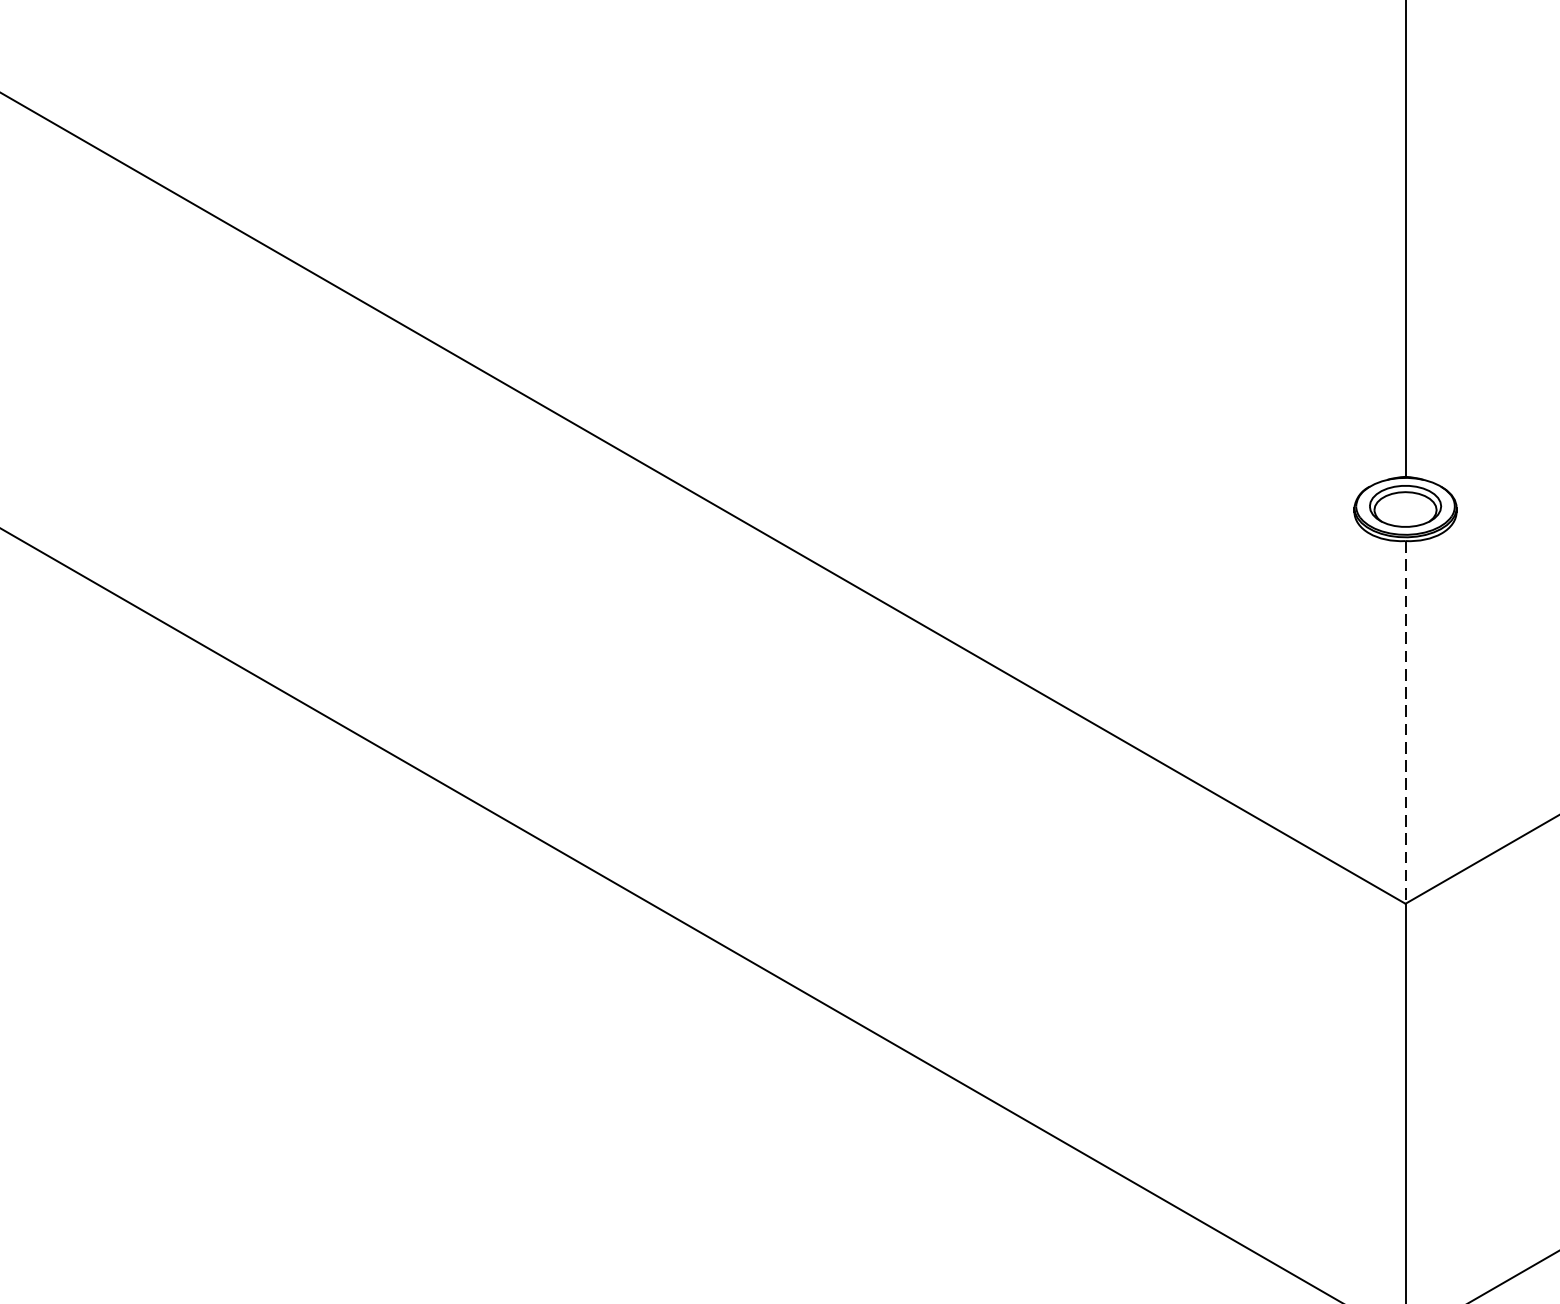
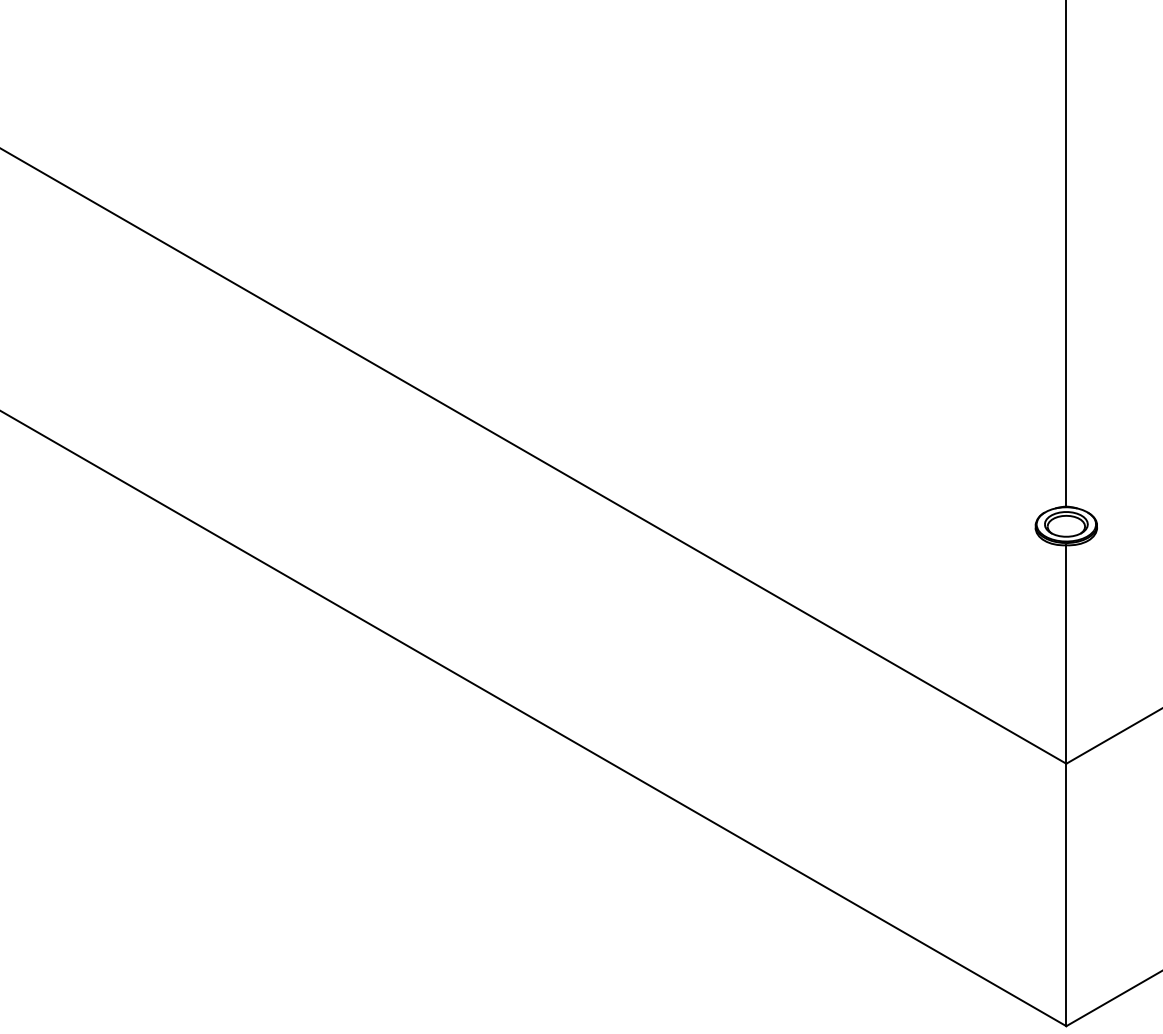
line: (1405, 724) -> (1066, 655), dashed -> solid

